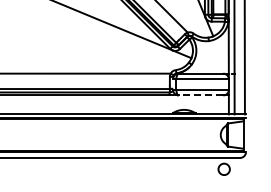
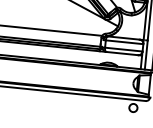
line: (200, 95) -> (121, 53), dashed -> solid

